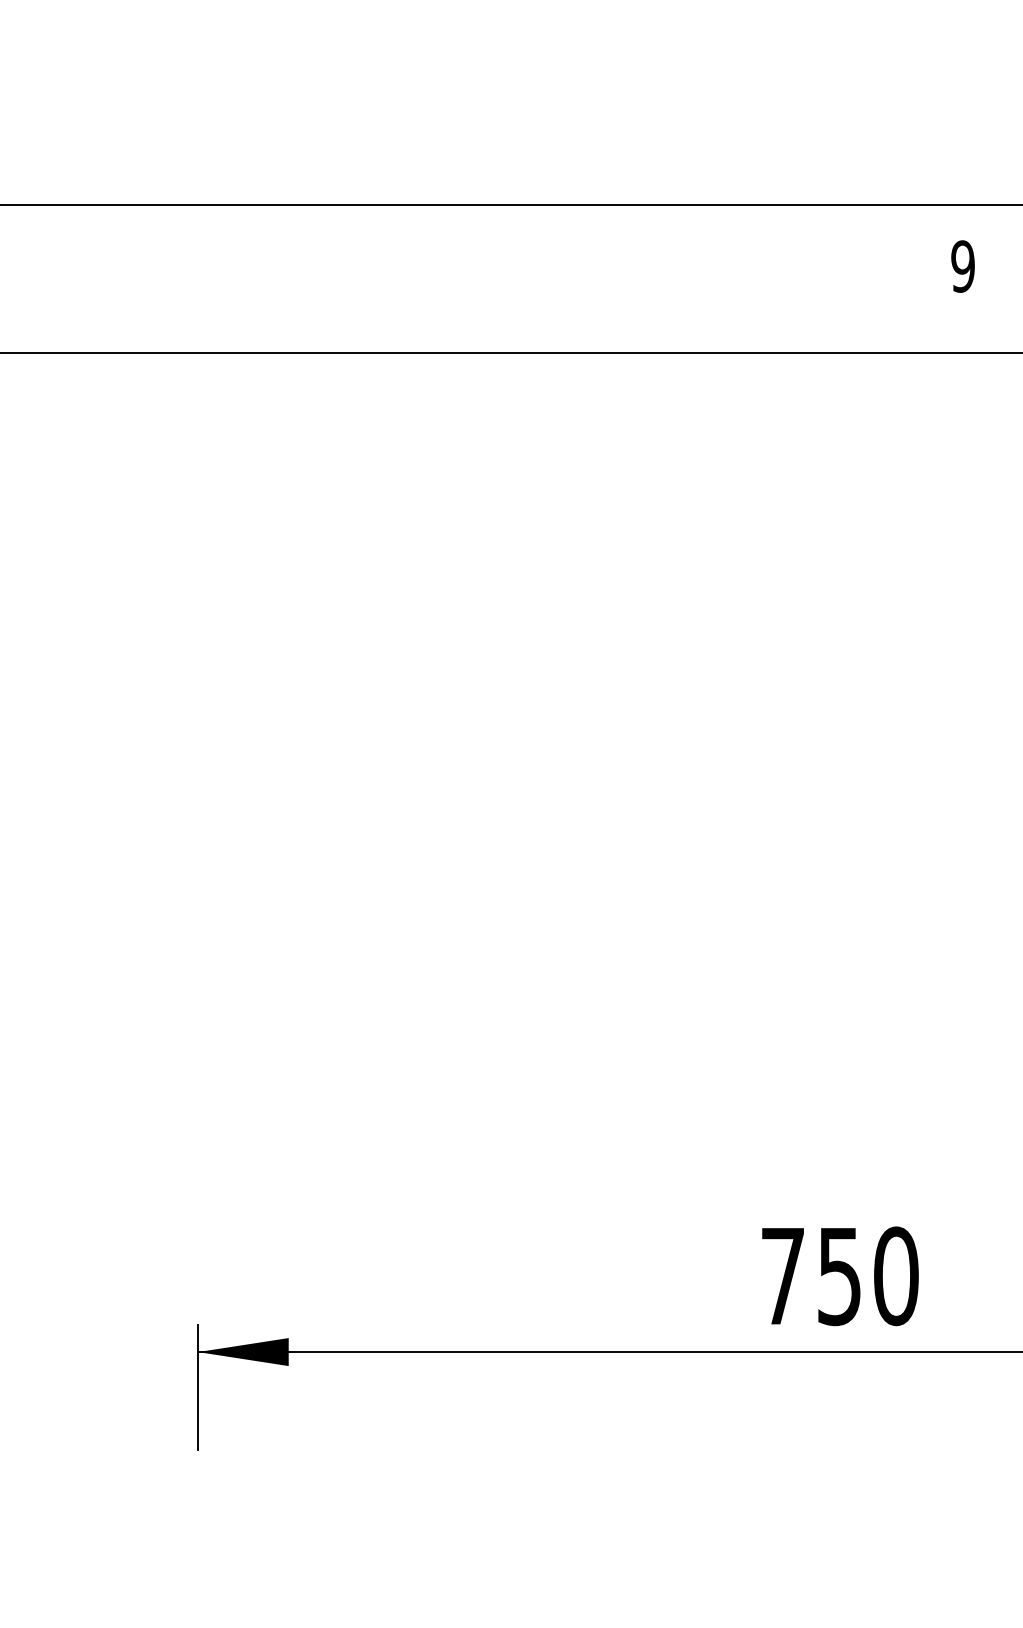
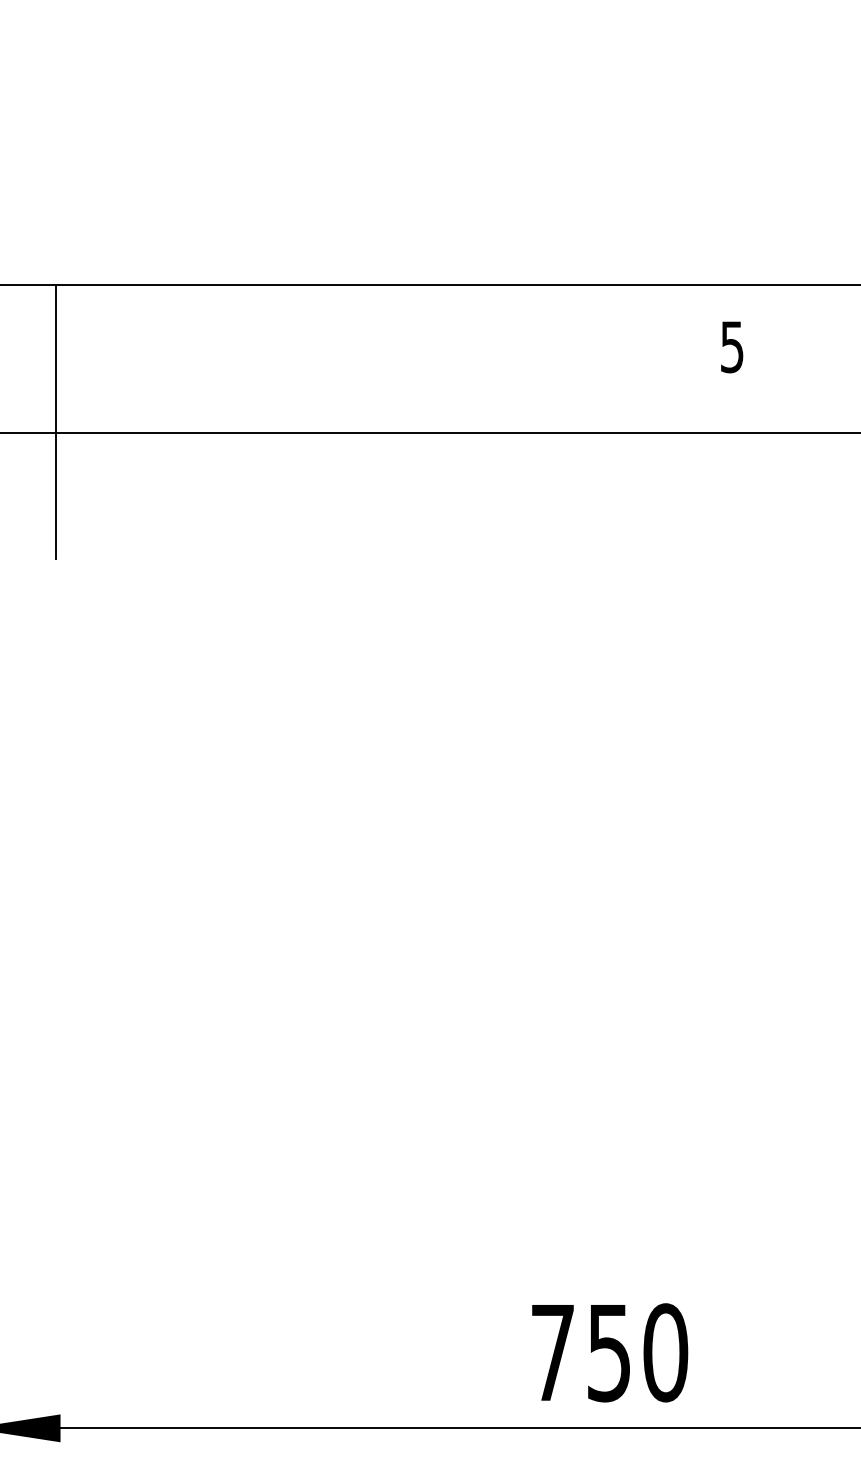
text: (962, 266) -> (731, 346), 9 -> 5
line: (284, 341) -> (56, 421), added

